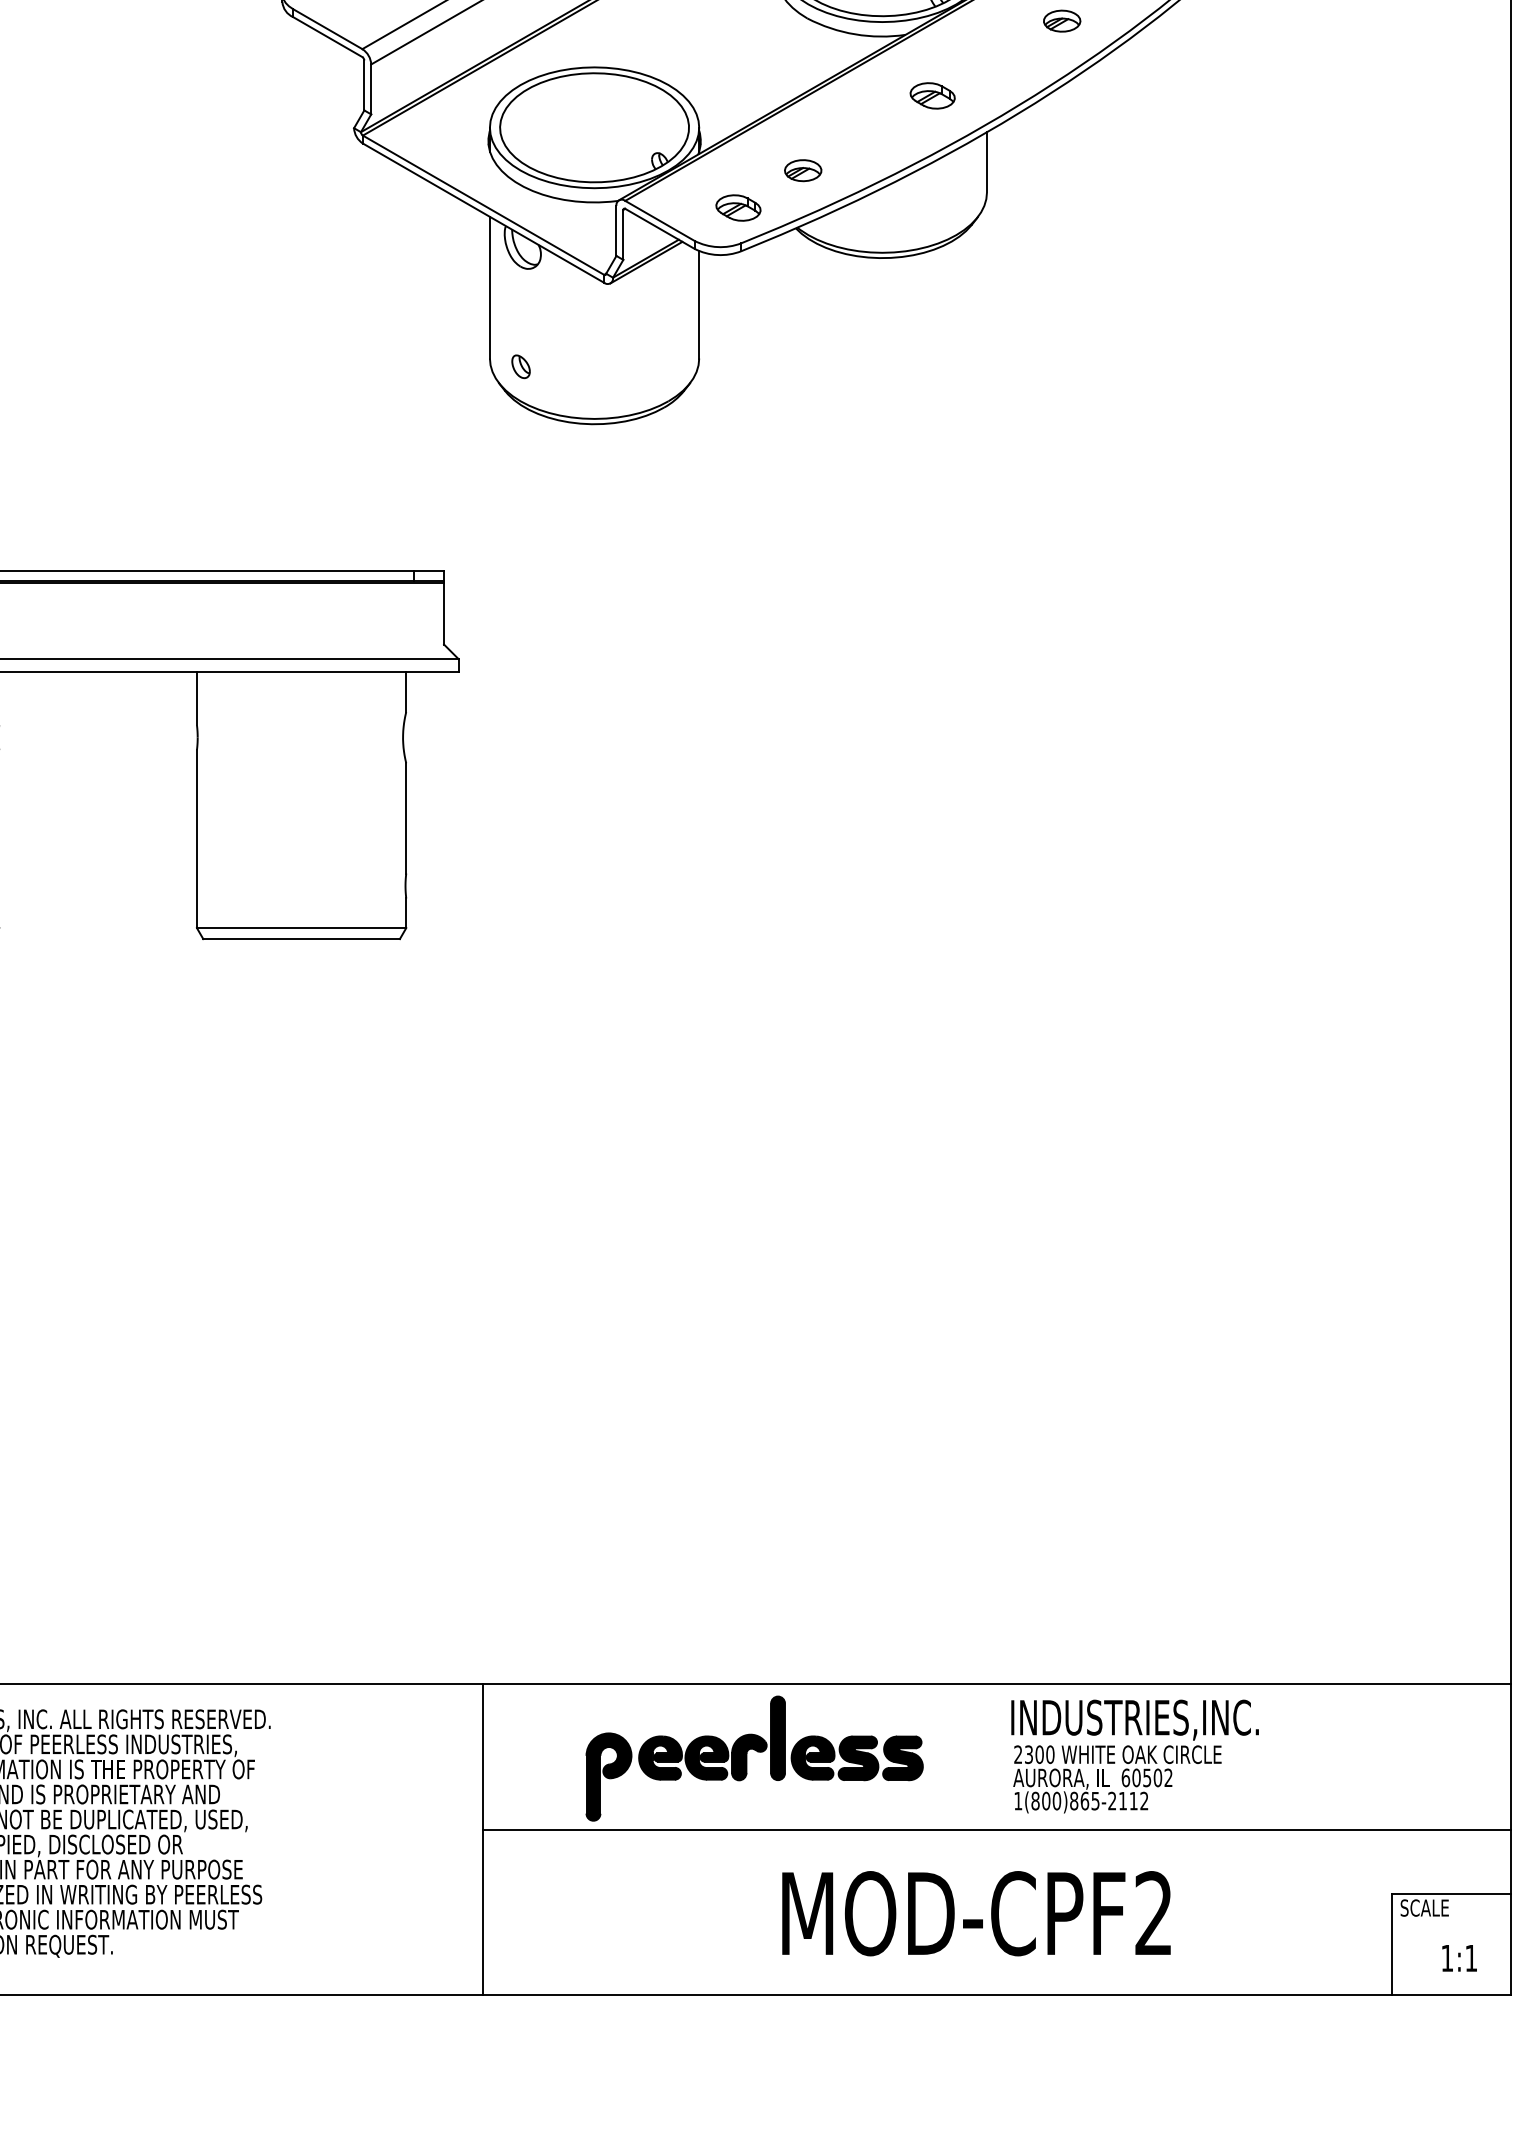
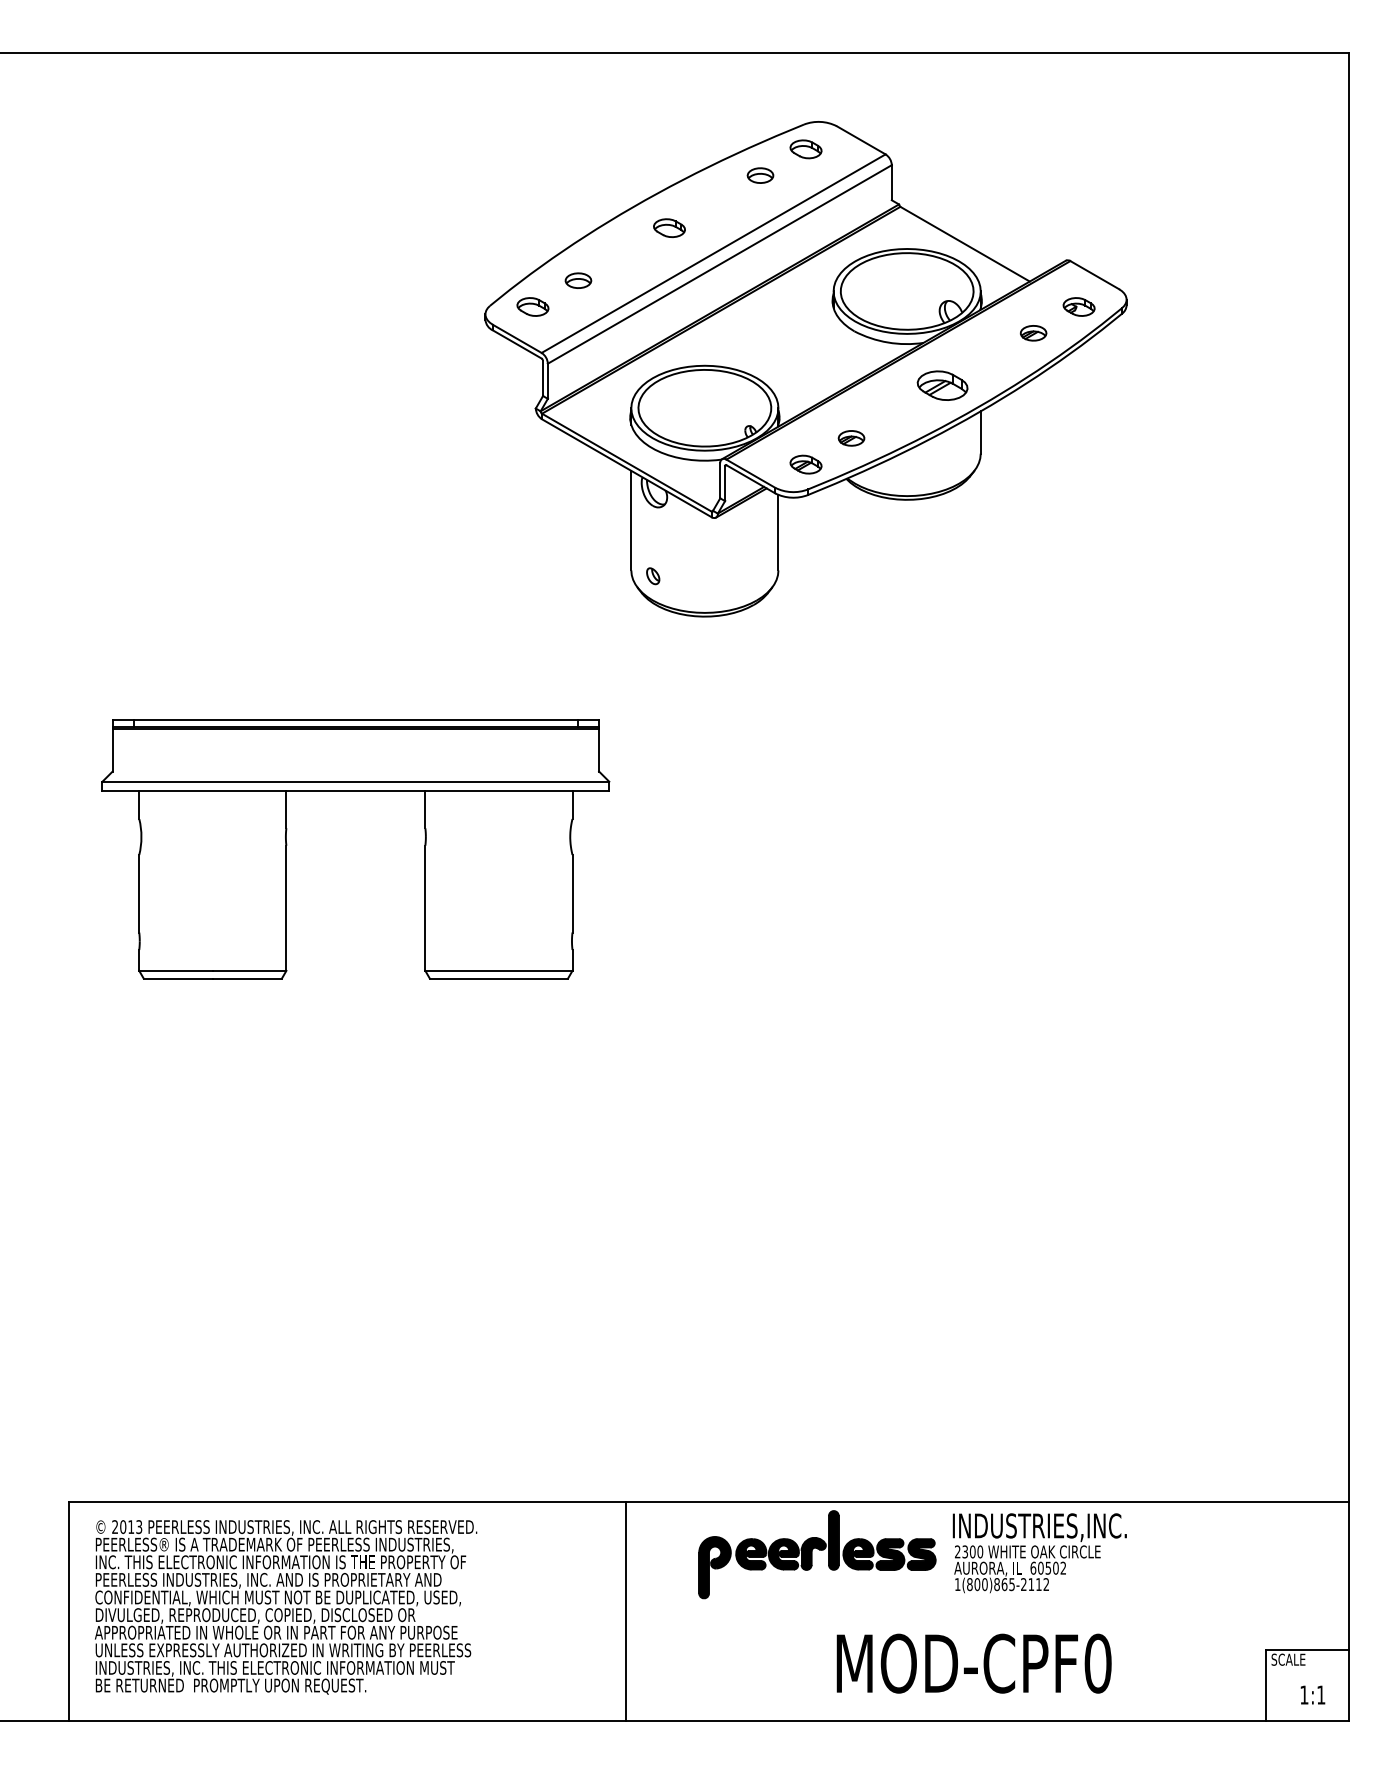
part: (932, 95) -> (942, 385), size x1.6
text: (1134, 1756) -> (1039, 1553), moved
line: (996, 1829) -> (987, 1604), removed
text: (1153, 1913) -> (1097, 1663), MOD-CPF2 -> MOD-CPF0

